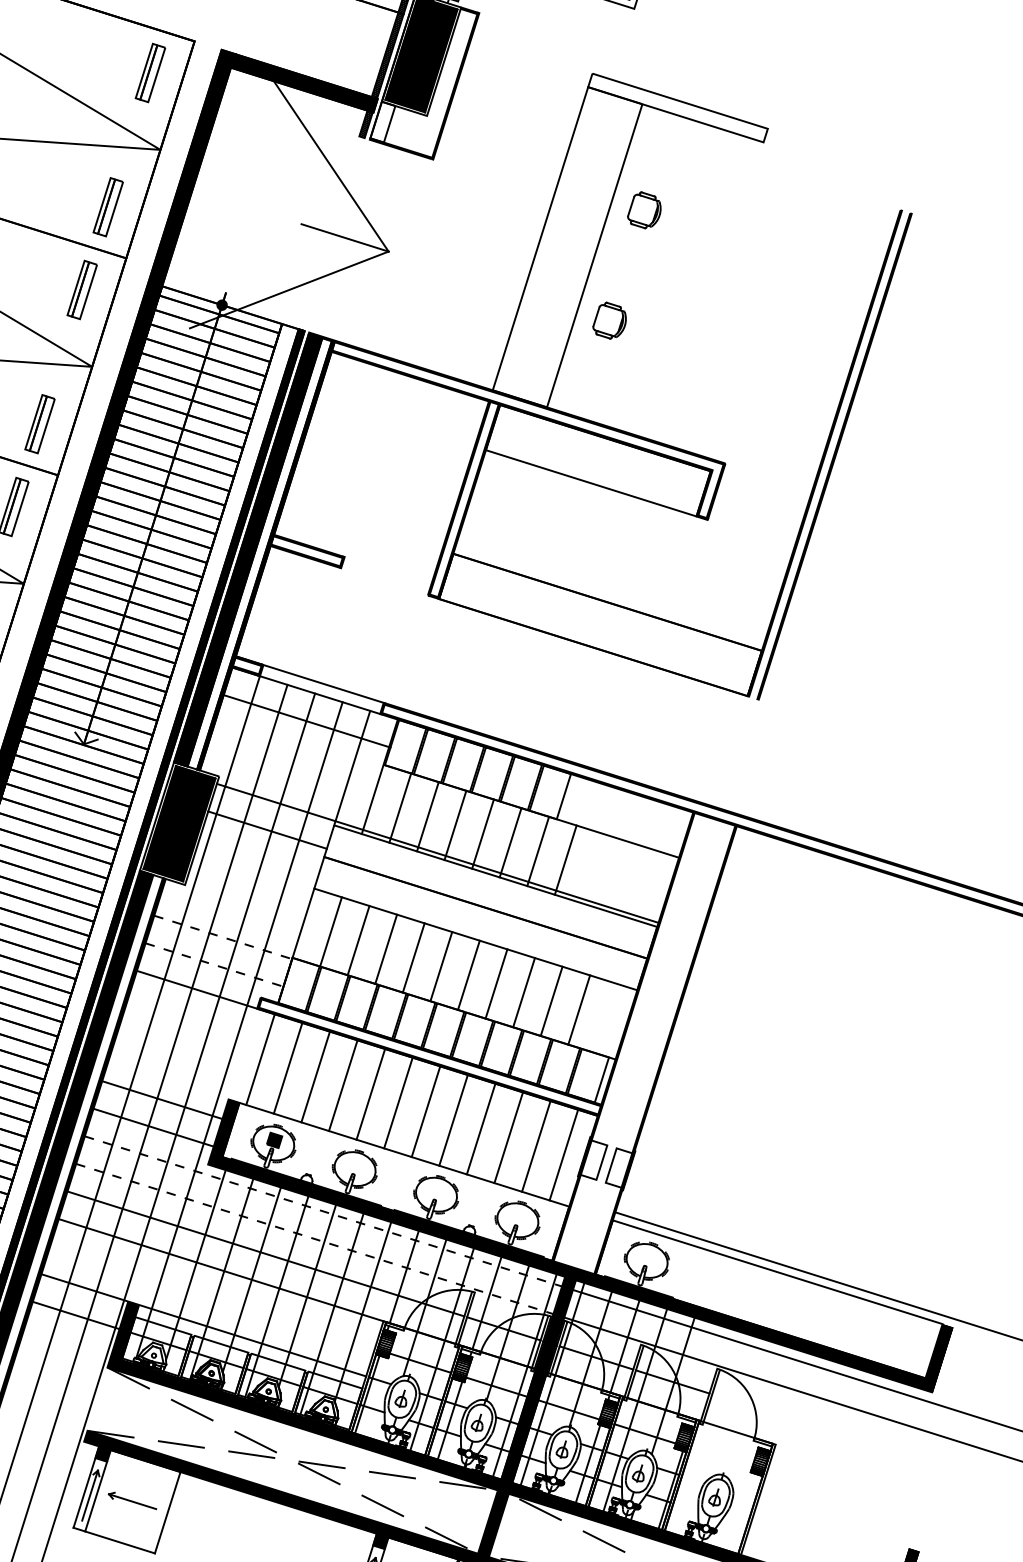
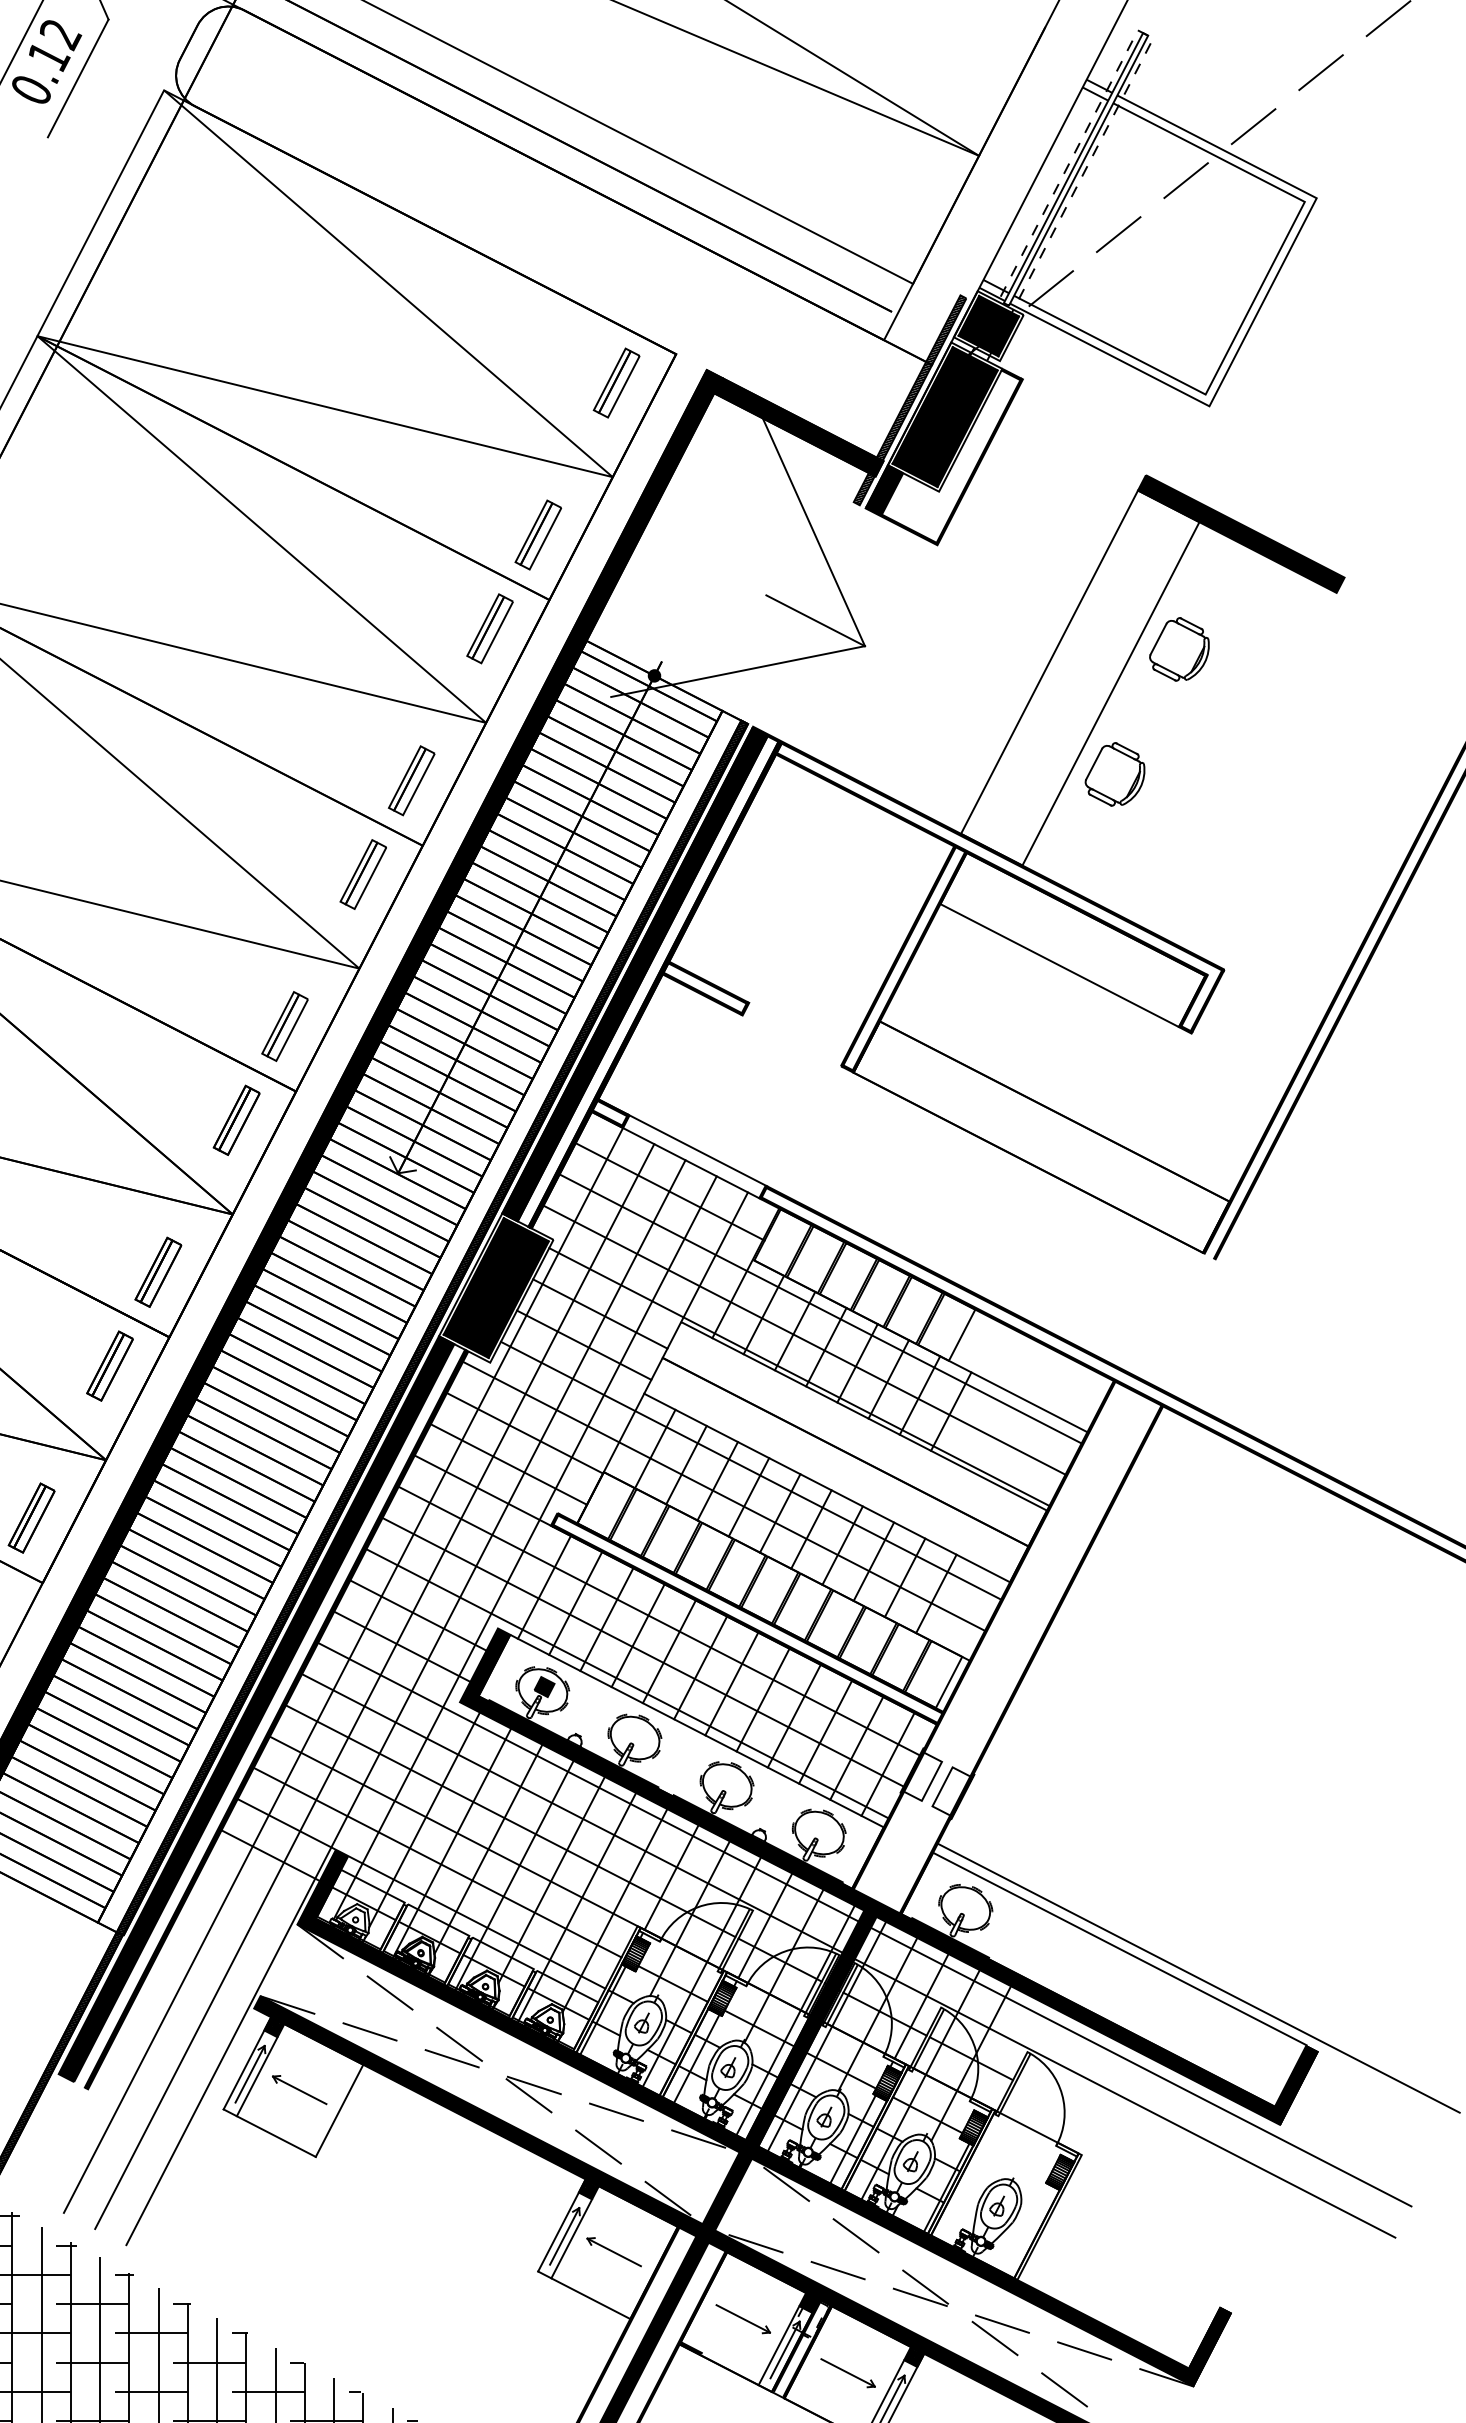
fill: (678, 107) -> (1241, 533), added
fill: (382, 121) -> (884, 489), added
part: (644, 210) -> (1179, 649), size x1.43
part: (608, 320) -> (1114, 774), size x1.43
line: (445, 794) -> (820, 1308), added
line: (436, 822) -> (804, 1339), added
line: (258, 857) -> (584, 1344), added
line: (411, 935) -> (750, 1470), added
line: (223, 937) -> (525, 1433), dashed -> solid
line: (393, 959) -> (724, 1495), added
line: (214, 965) -> (508, 1464), dashed -> solid
line: (358, 1070) -> (659, 1620), added
line: (349, 1098) -> (643, 1652), added
line: (341, 1125) -> (627, 1683), added
line: (323, 1211) -> (588, 1782), dashed -> solid
line: (314, 1239) -> (572, 1813), dashed -> solid
line: (212, 1297) -> (437, 1862), added

